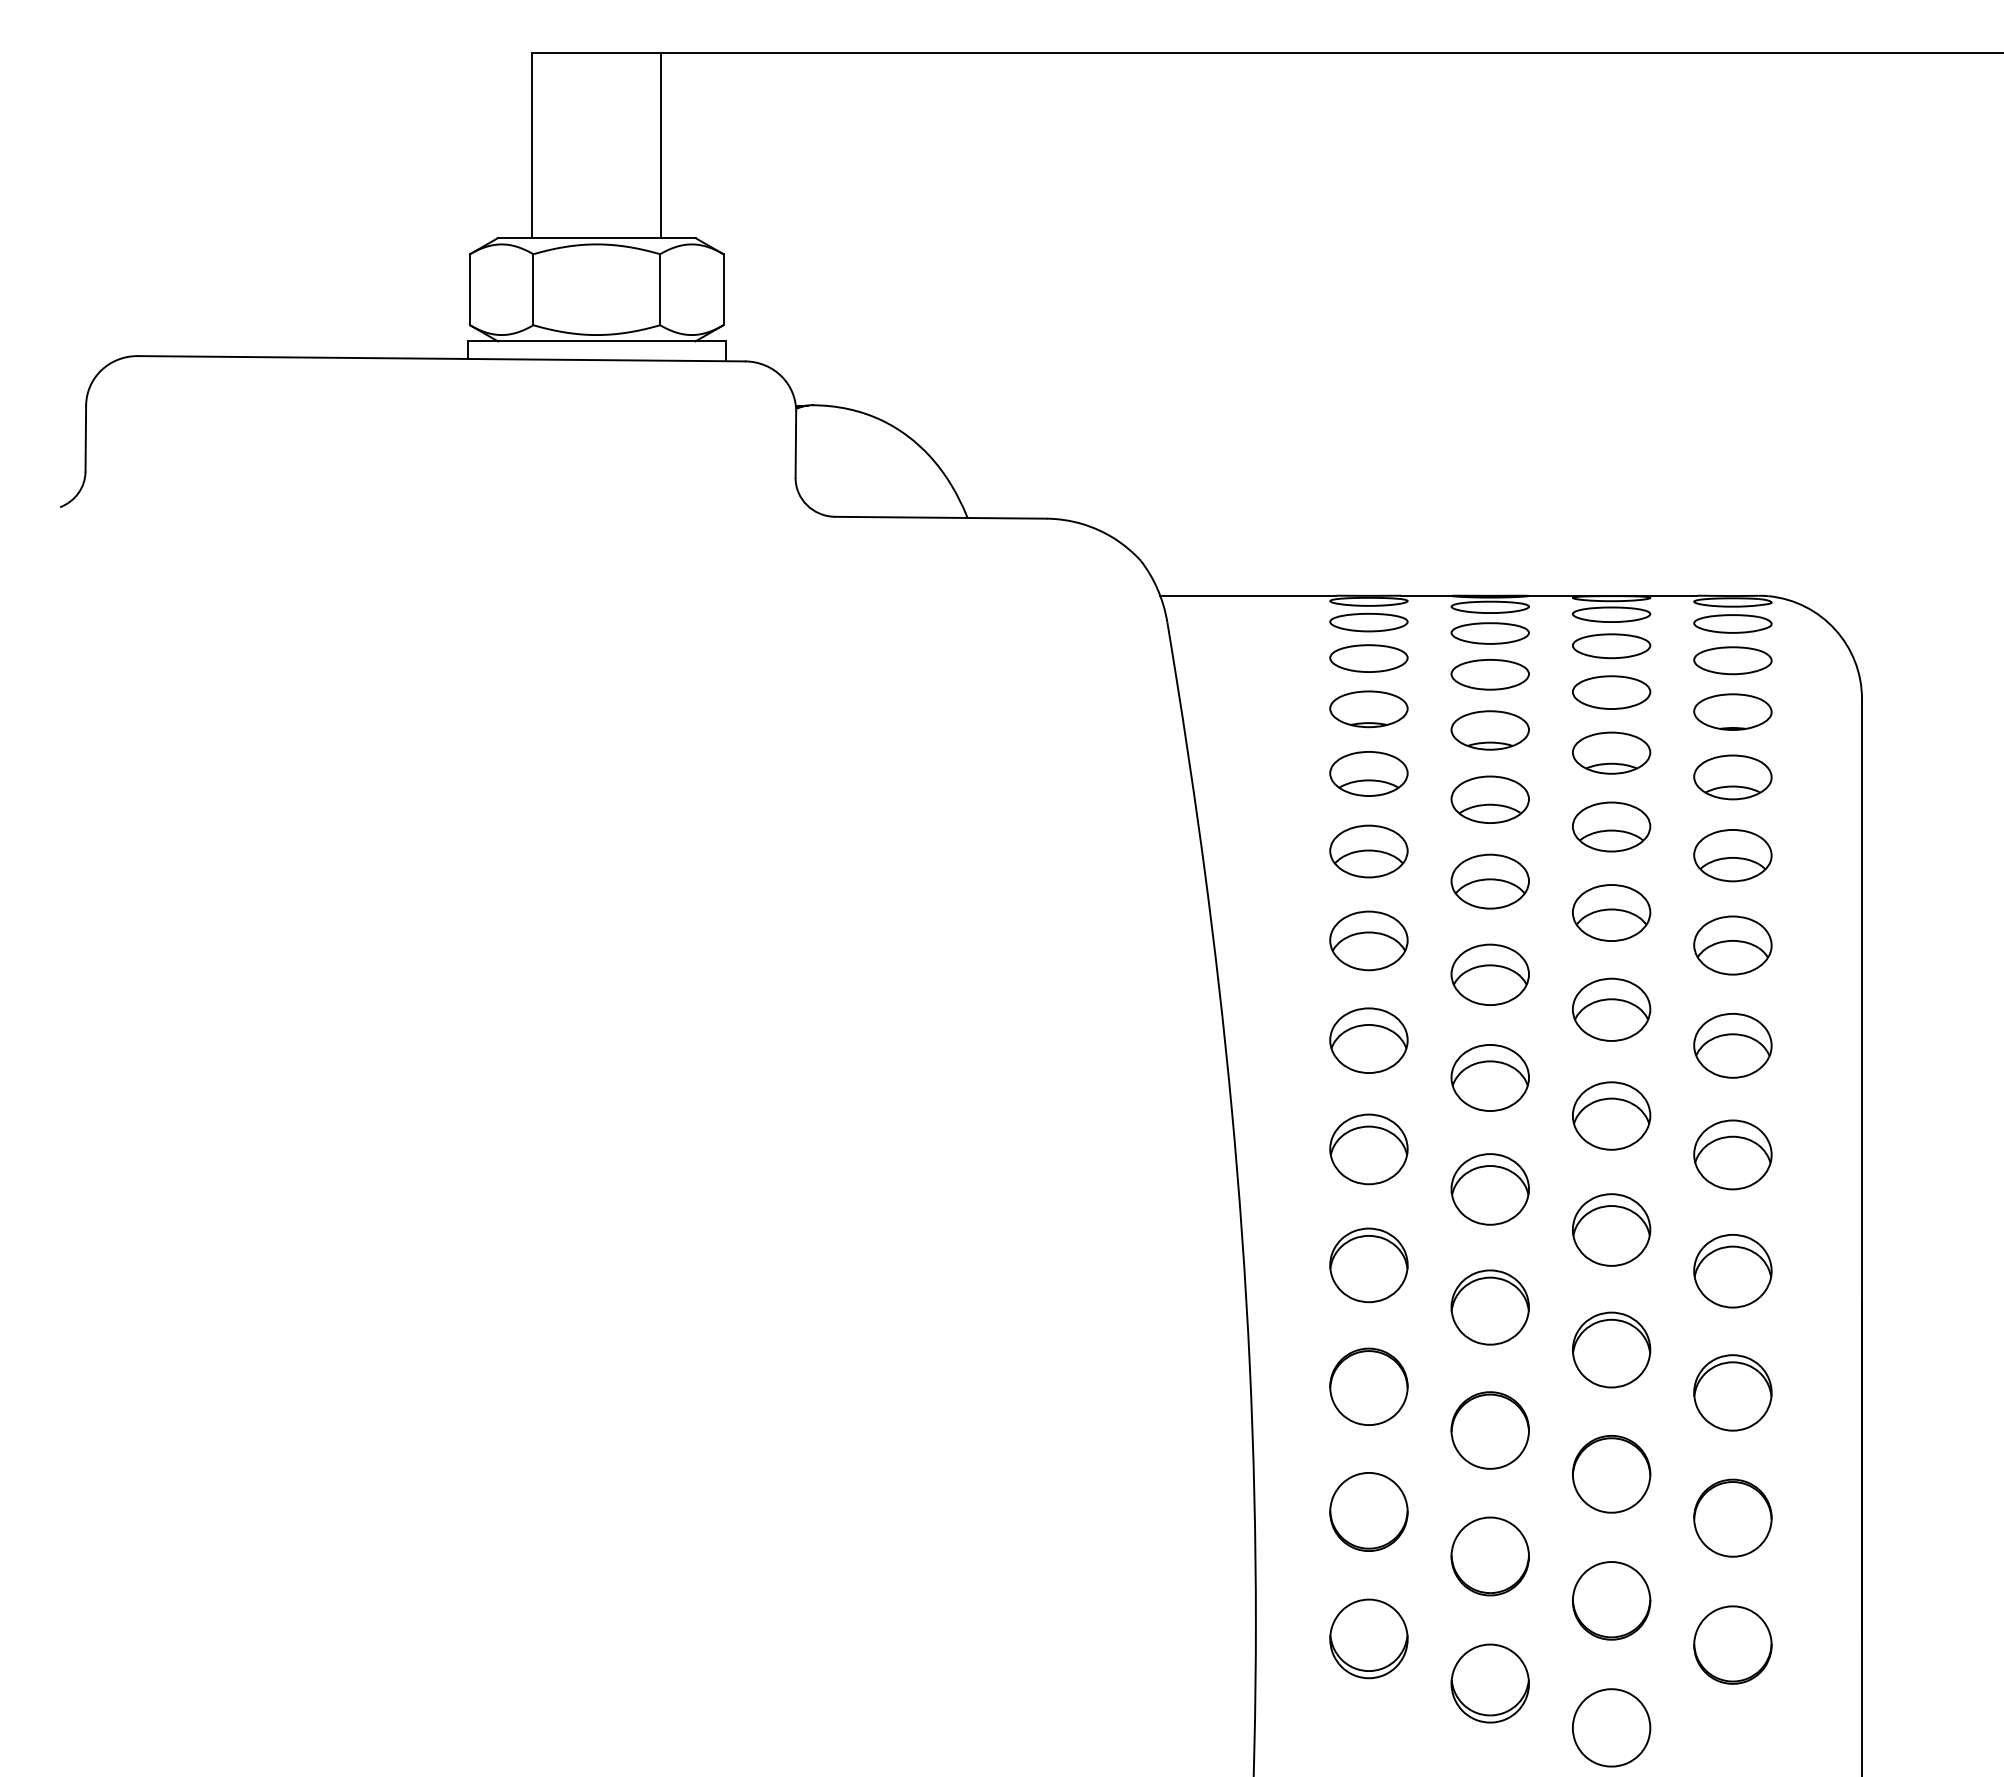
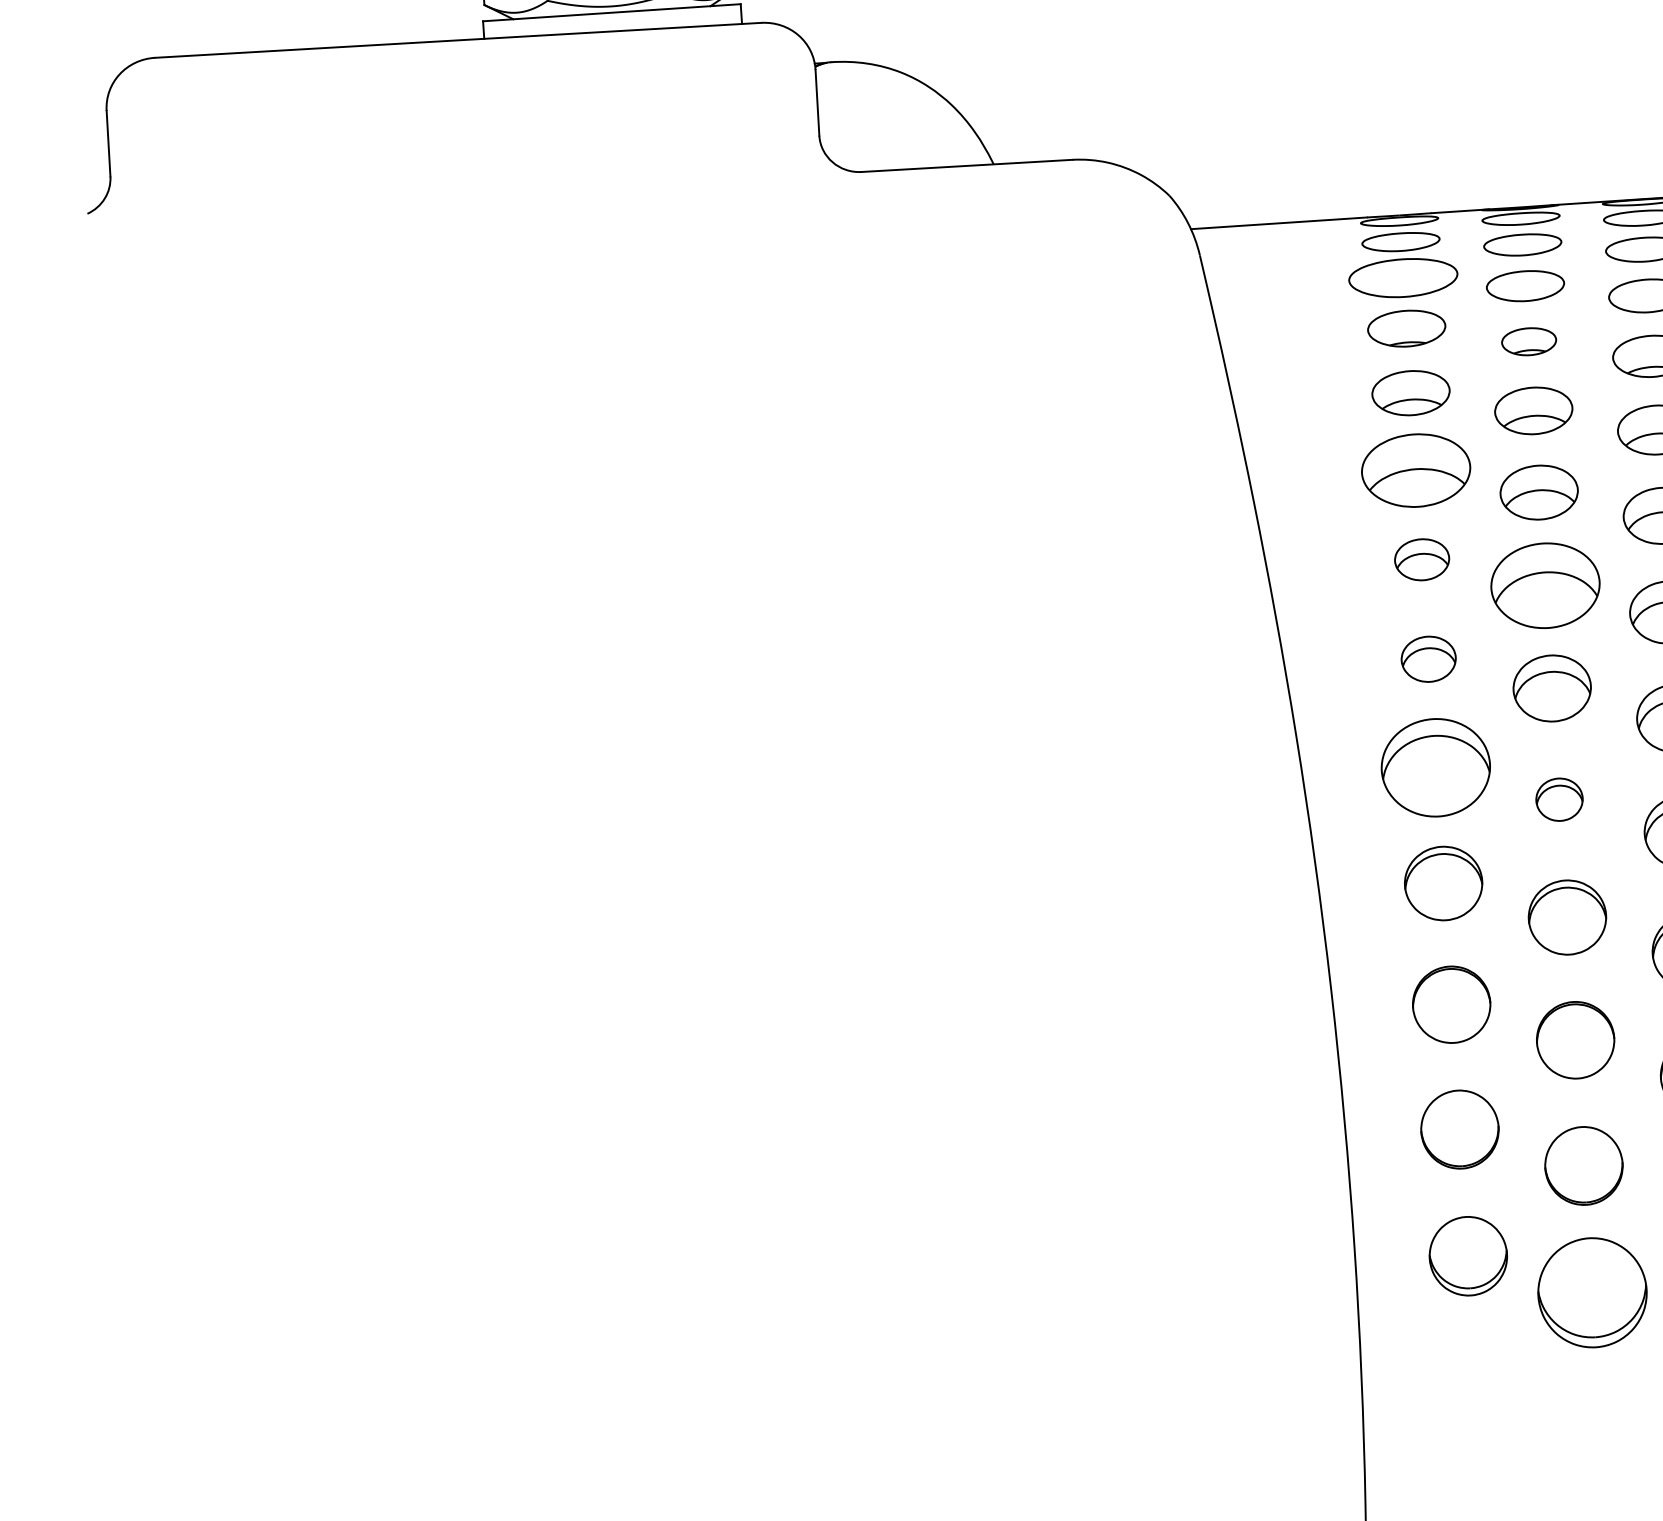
part: (1368, 658) -> (1402, 278), size x1.4
part: (1489, 730) -> (1528, 341), size x0.7
part: (1368, 851) -> (1415, 470), size x1.4
part: (1368, 940) -> (1421, 559), size x0.7
part: (1489, 974) -> (1544, 585), size x1.4
part: (1368, 1040) -> (1428, 659), size x0.7
part: (1368, 1149) -> (1435, 767), size x1.4
part: (1489, 1189) -> (1558, 799), size x0.6
part: (1489, 1683) -> (1591, 1292), size x1.4

